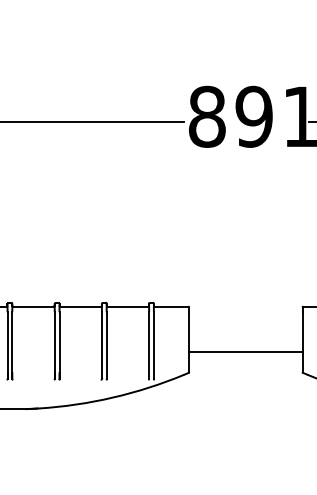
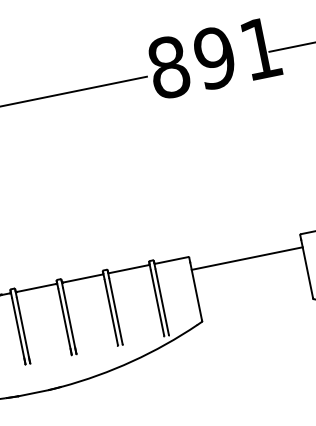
line: (245, 351) -> (246, 258), moved

